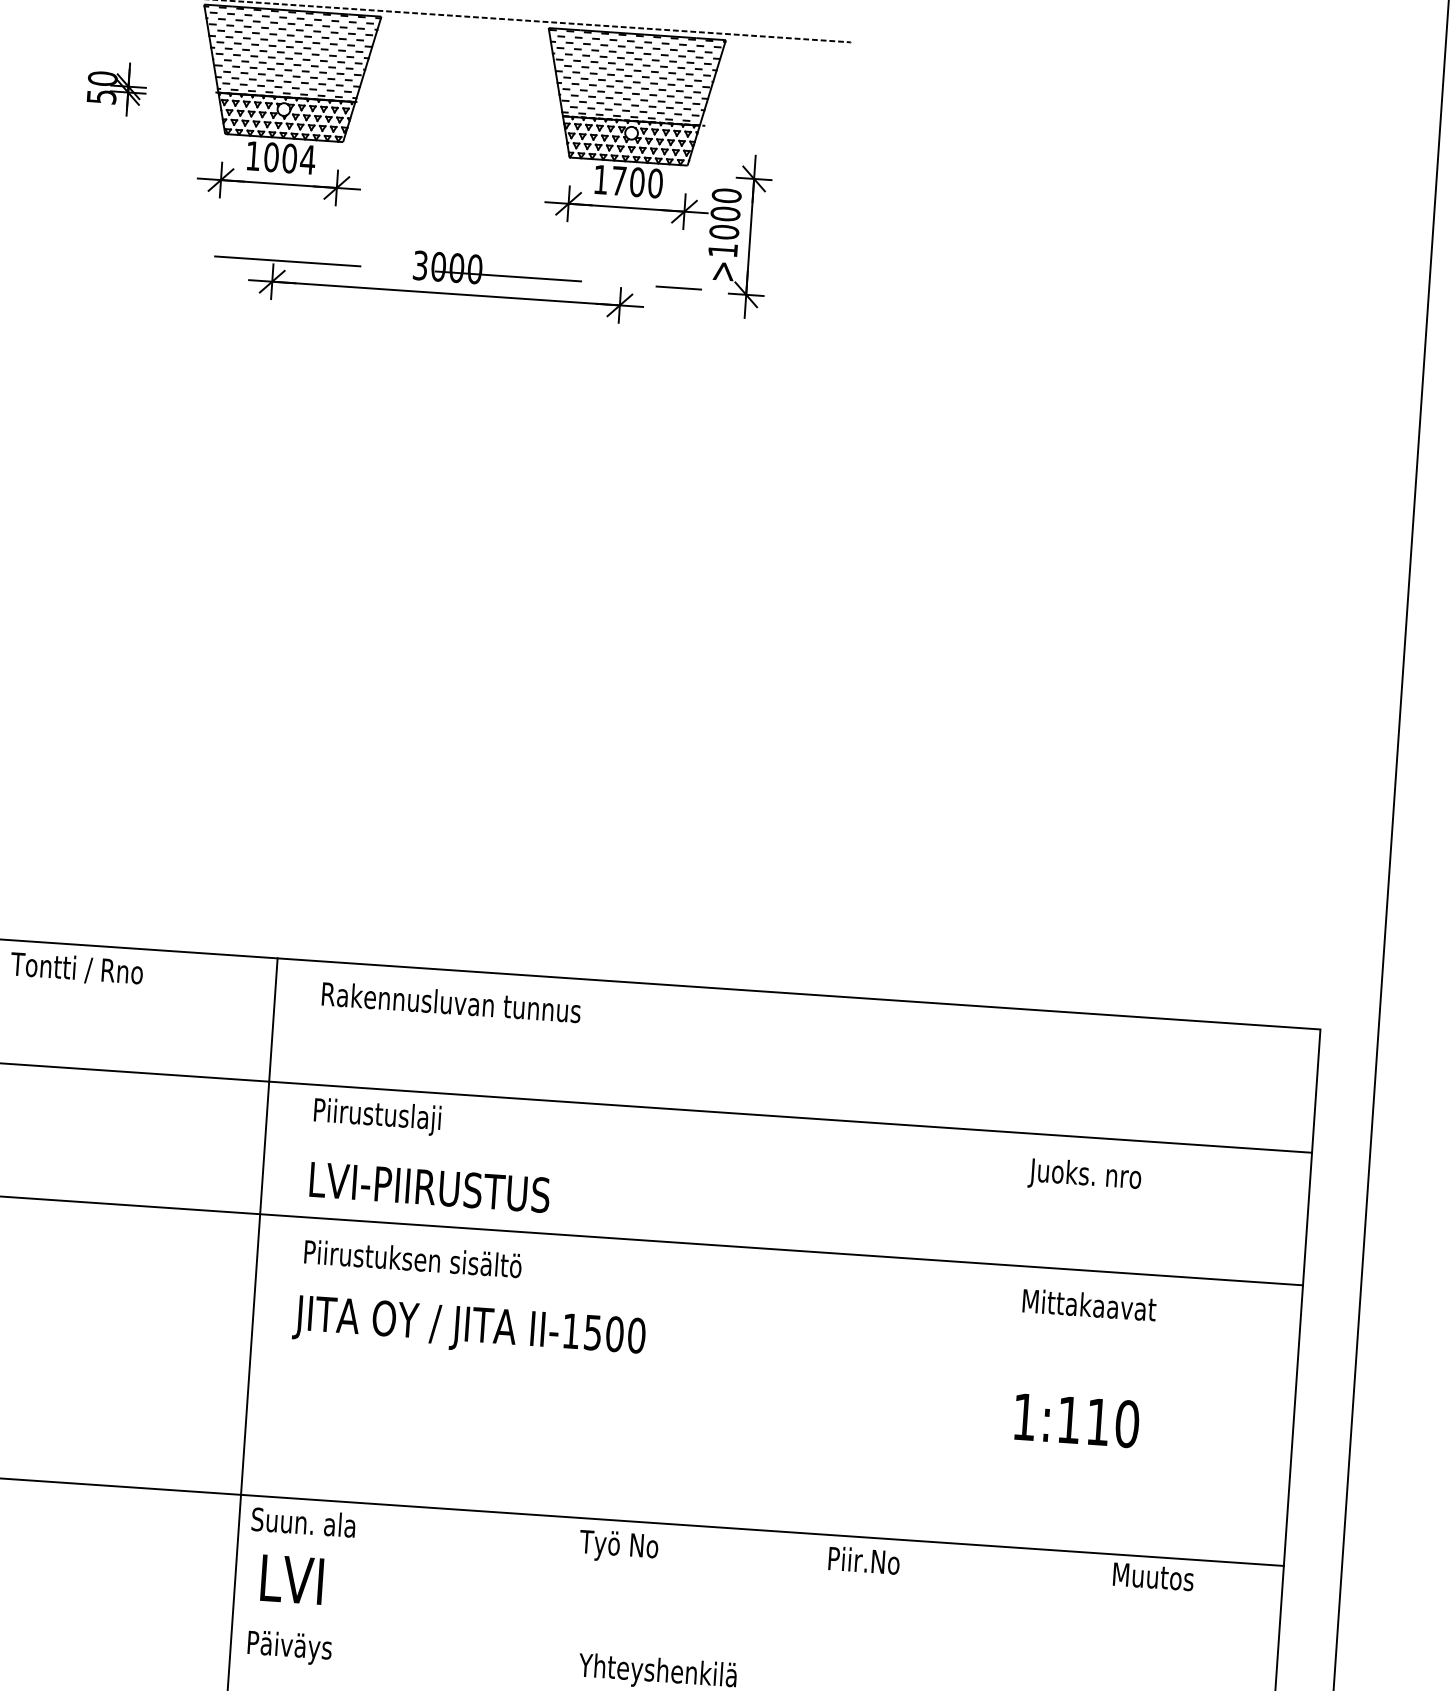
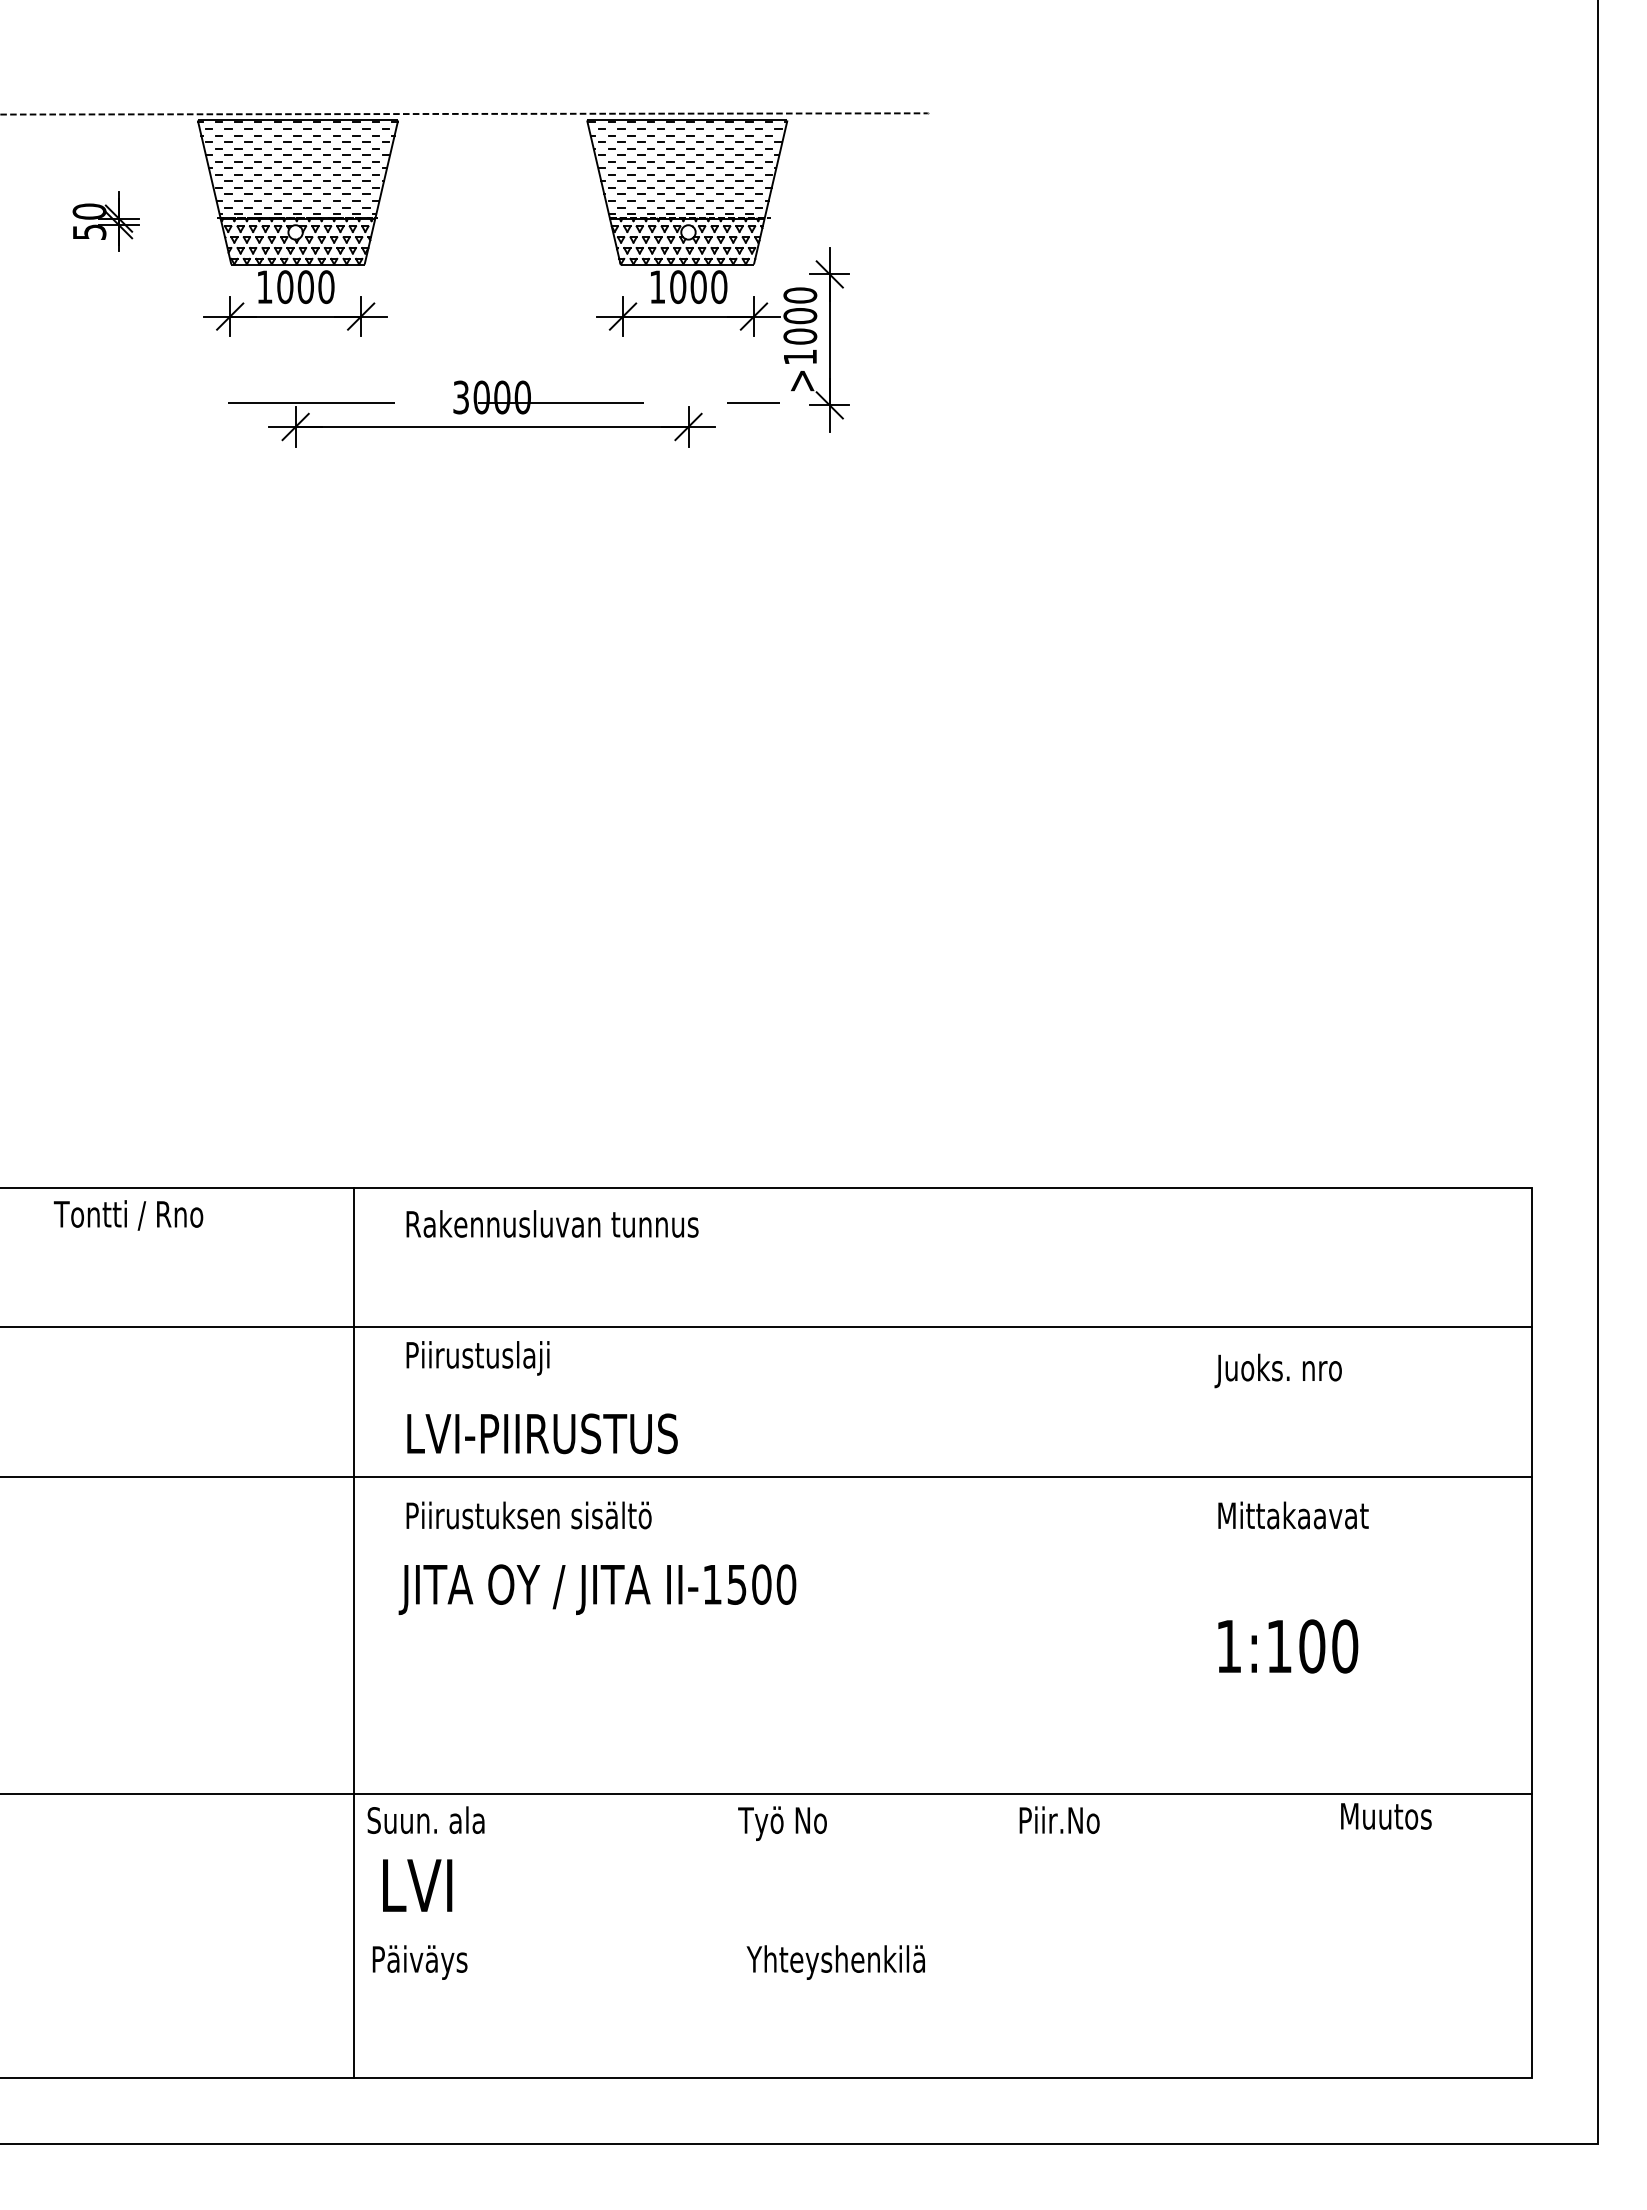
text: (307, 160) -> (325, 287), 1004 -> 1000
text: (619, 181) -> (678, 287), 1700 -> 1000
text: (1098, 1422) -> (1312, 1646), 1:110 -> 1:100

